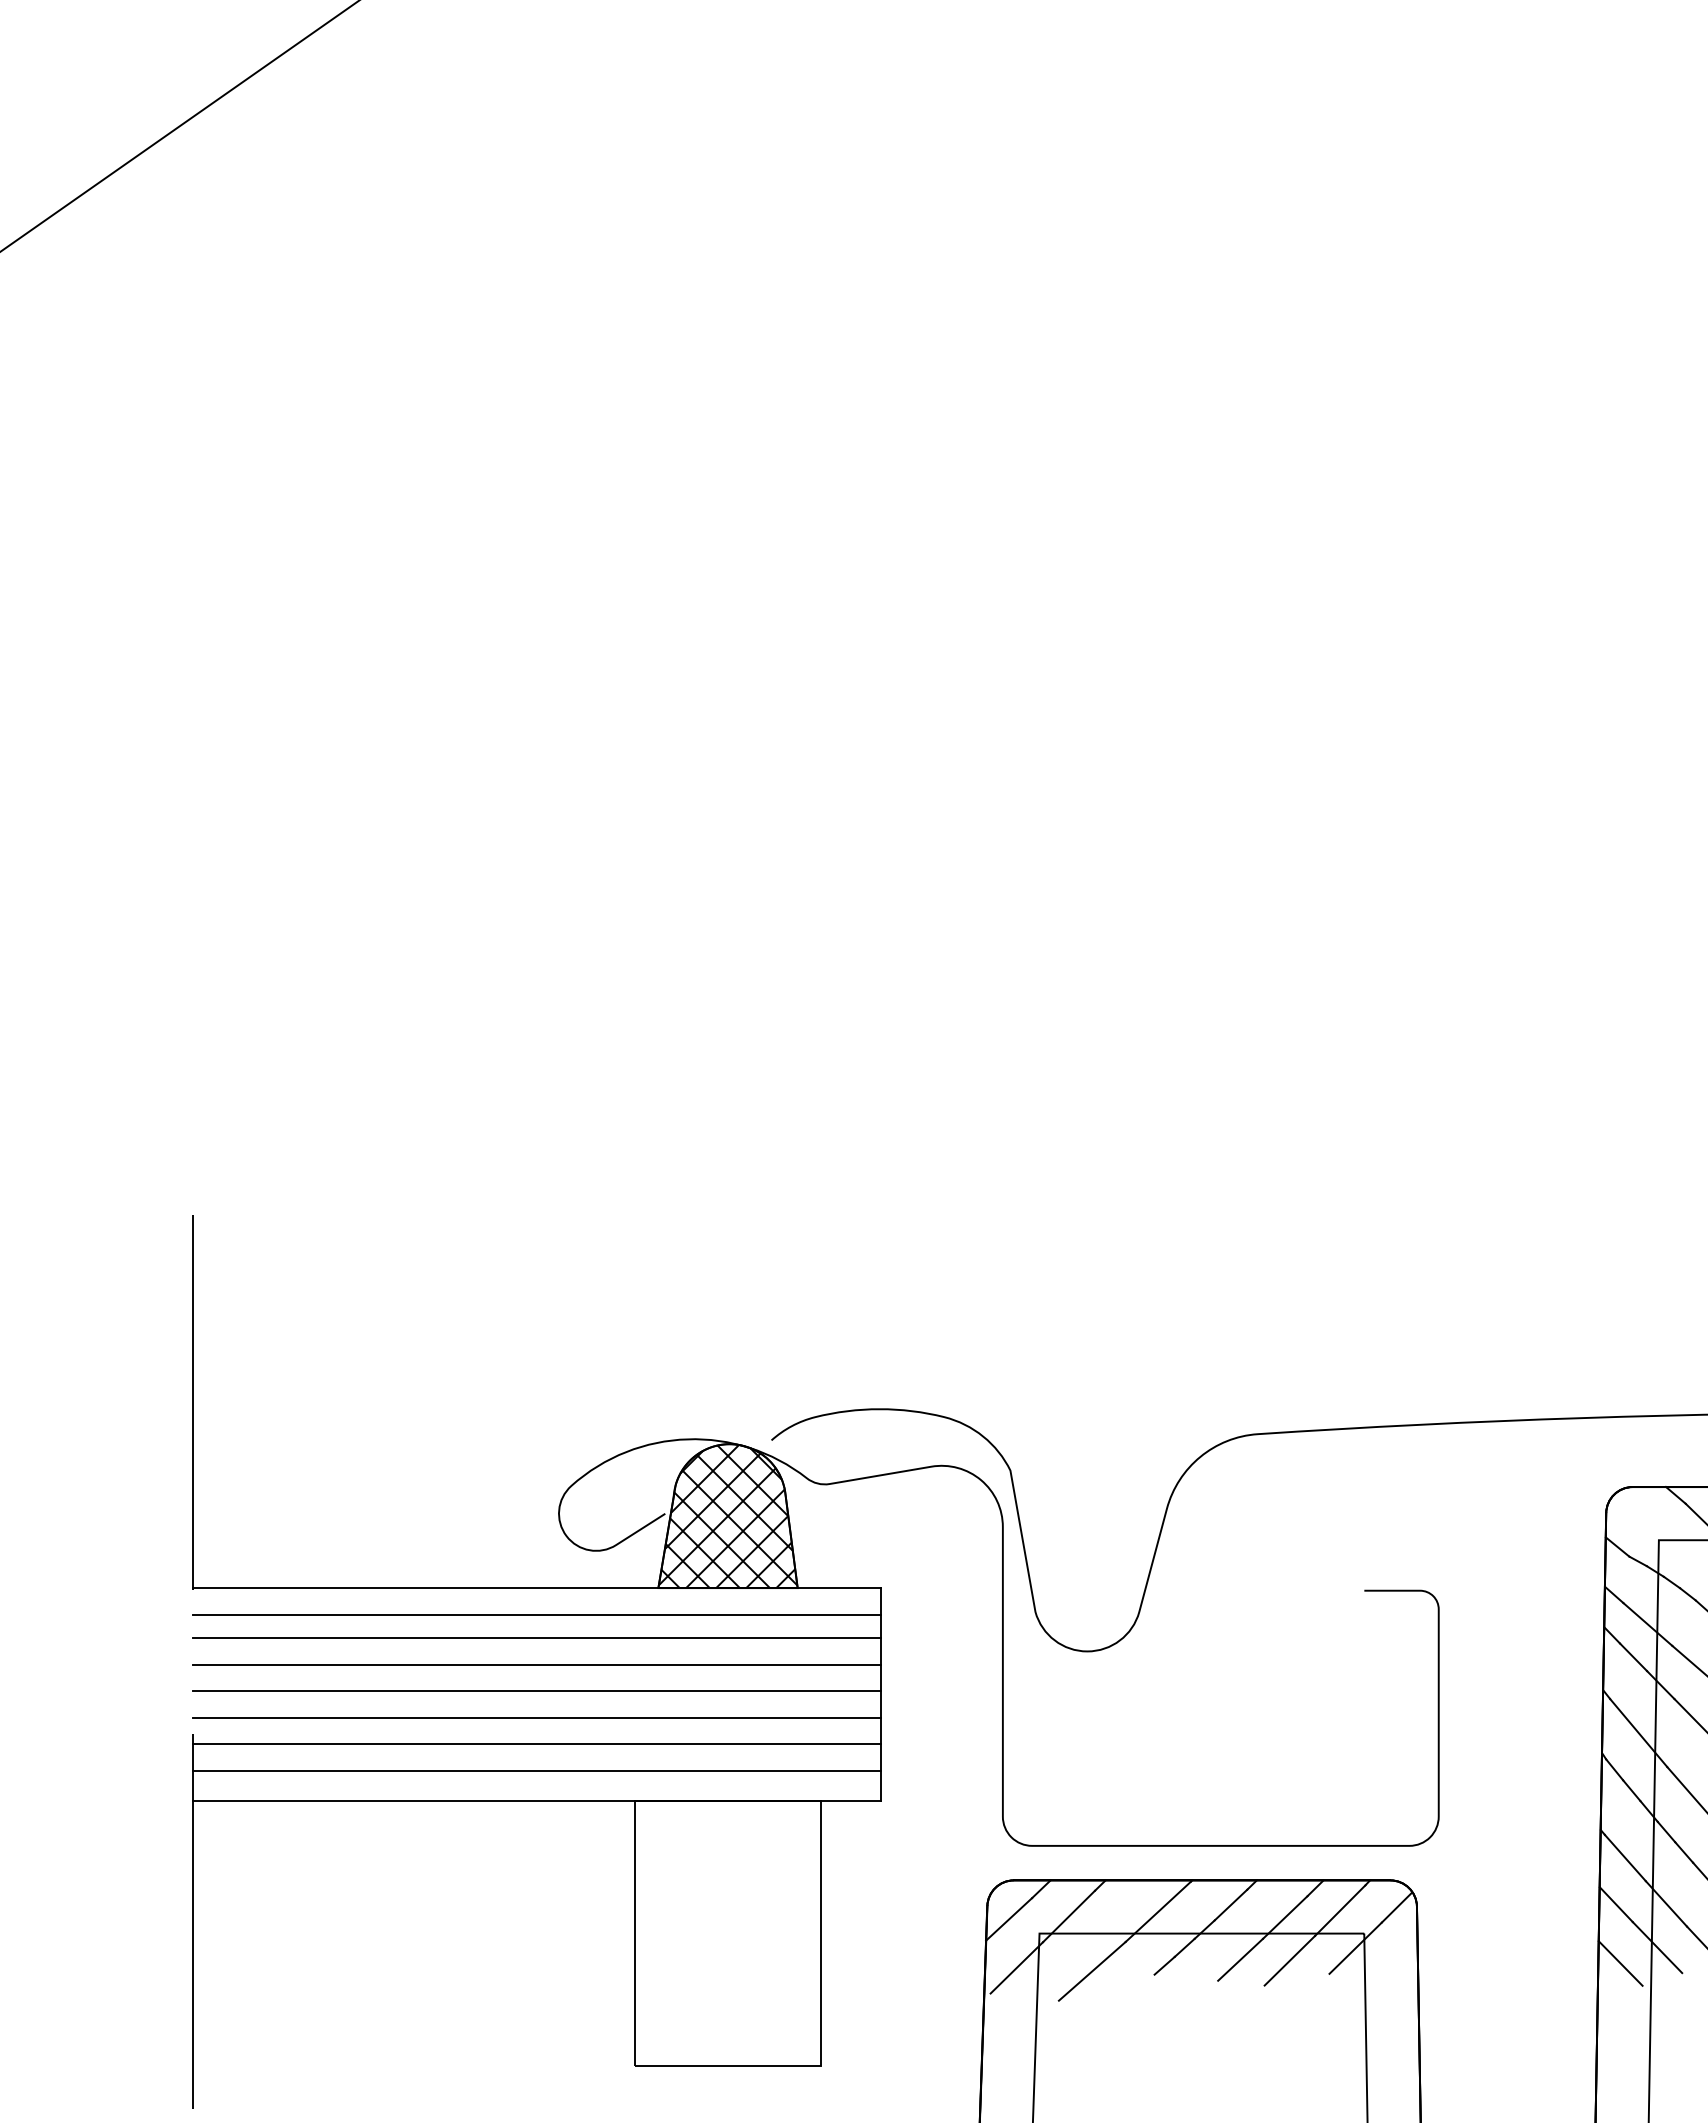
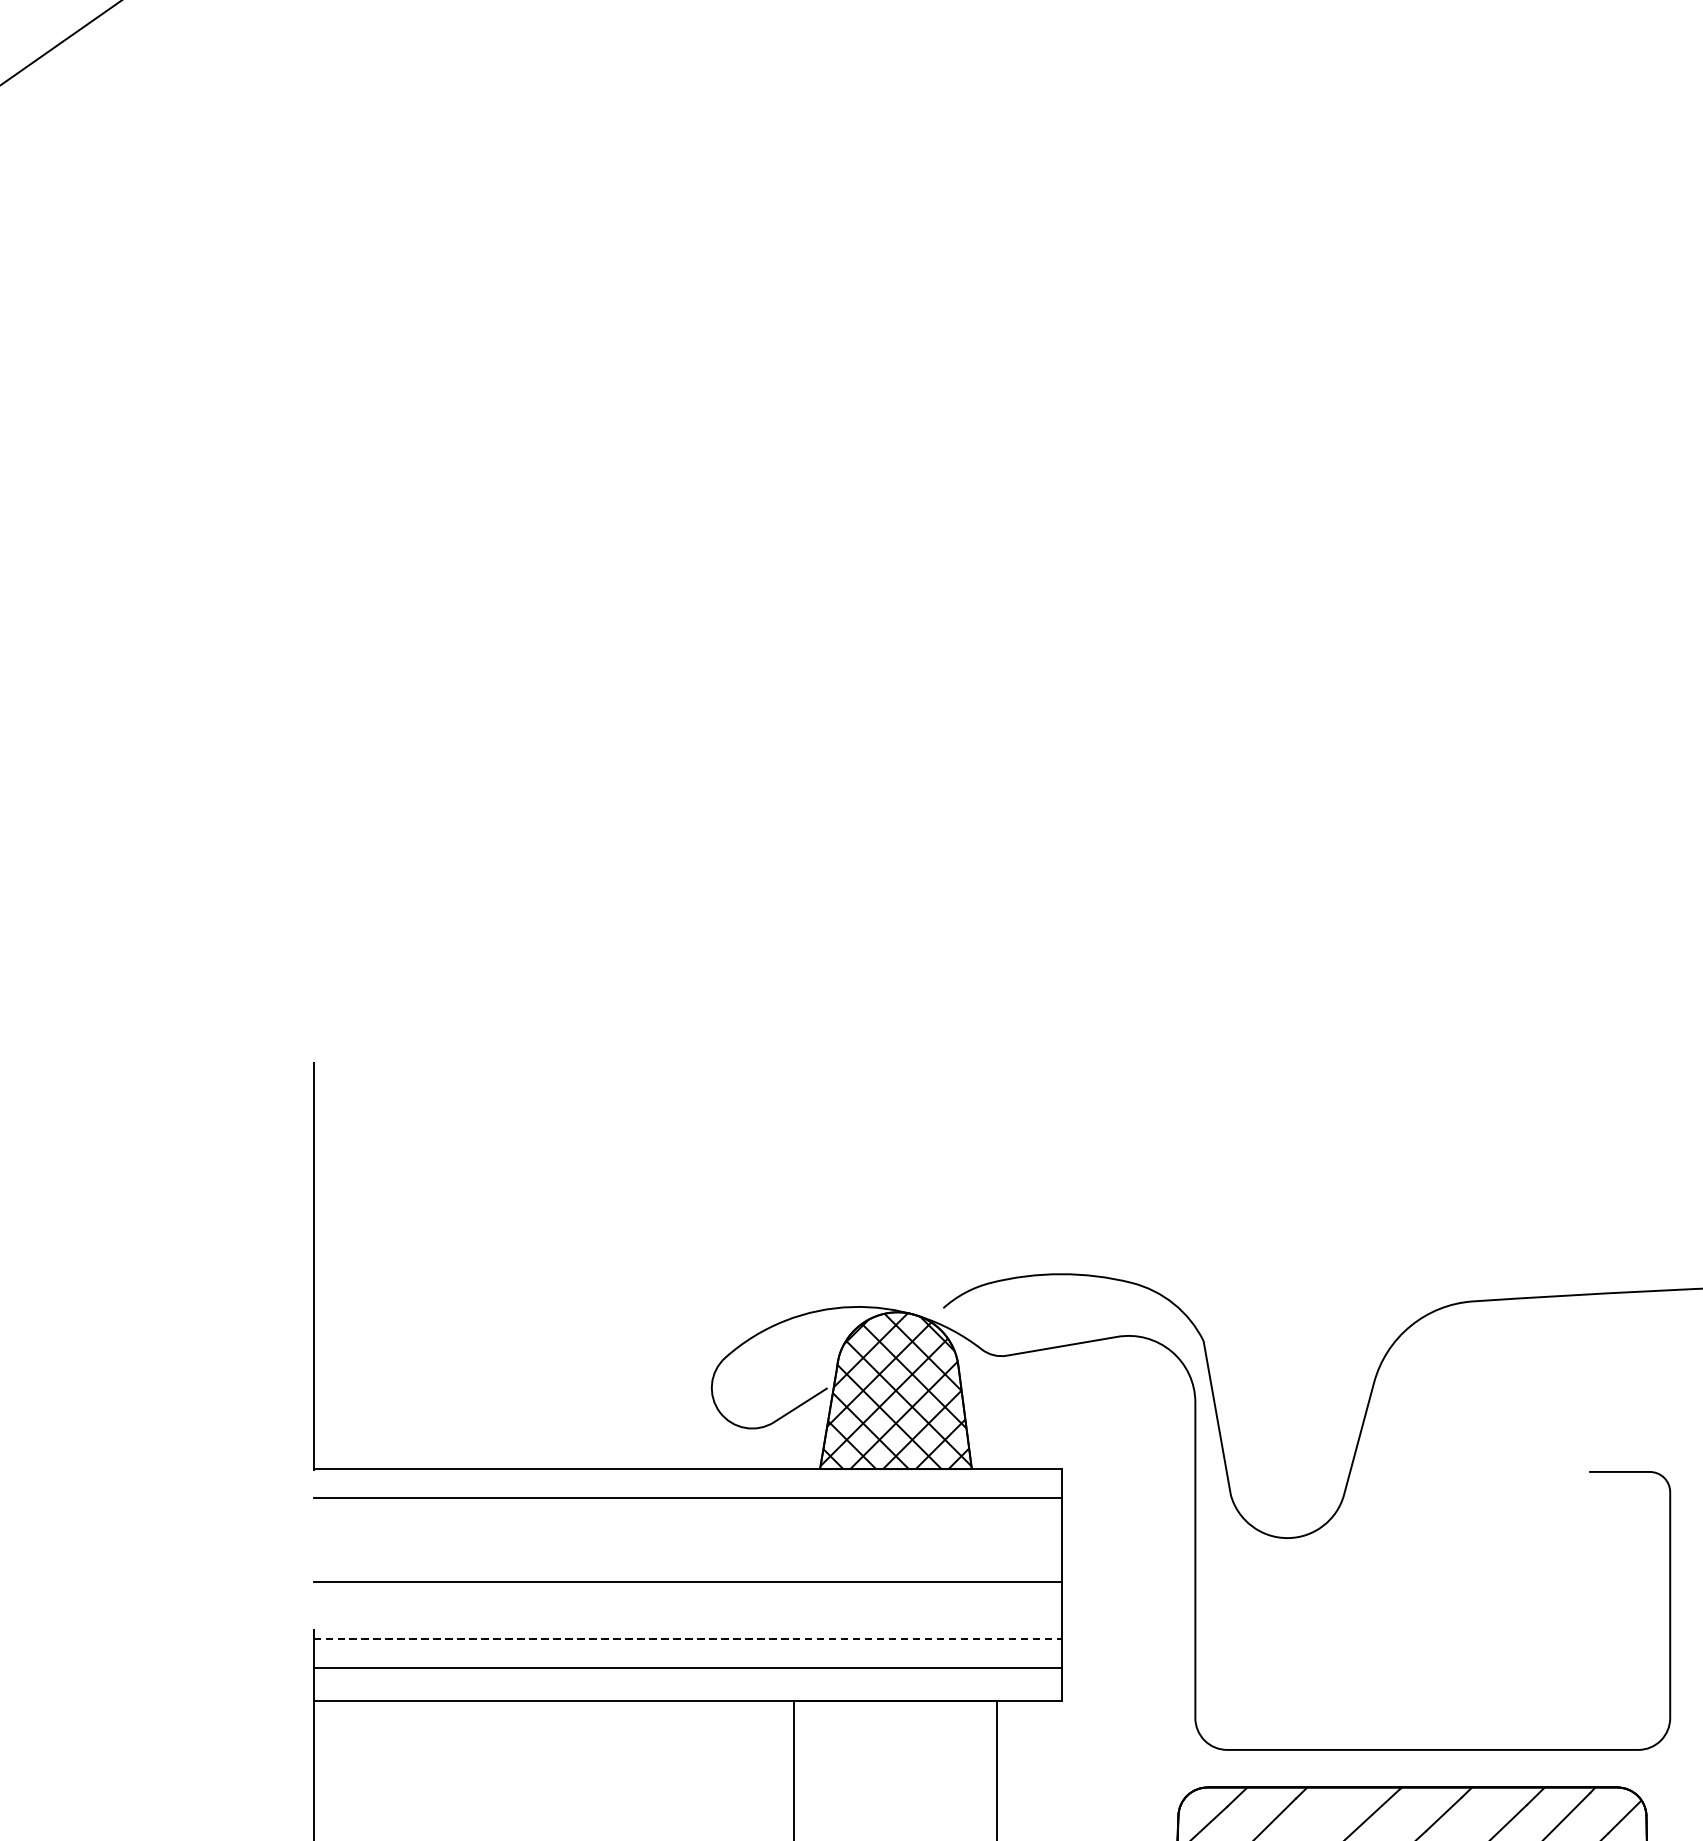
line: (536, 1638) -> (687, 1524), removed
line: (536, 1664) -> (687, 1552), removed
line: (536, 1717) -> (687, 1610), removed
line: (537, 1744) -> (688, 1639), solid -> dashed

